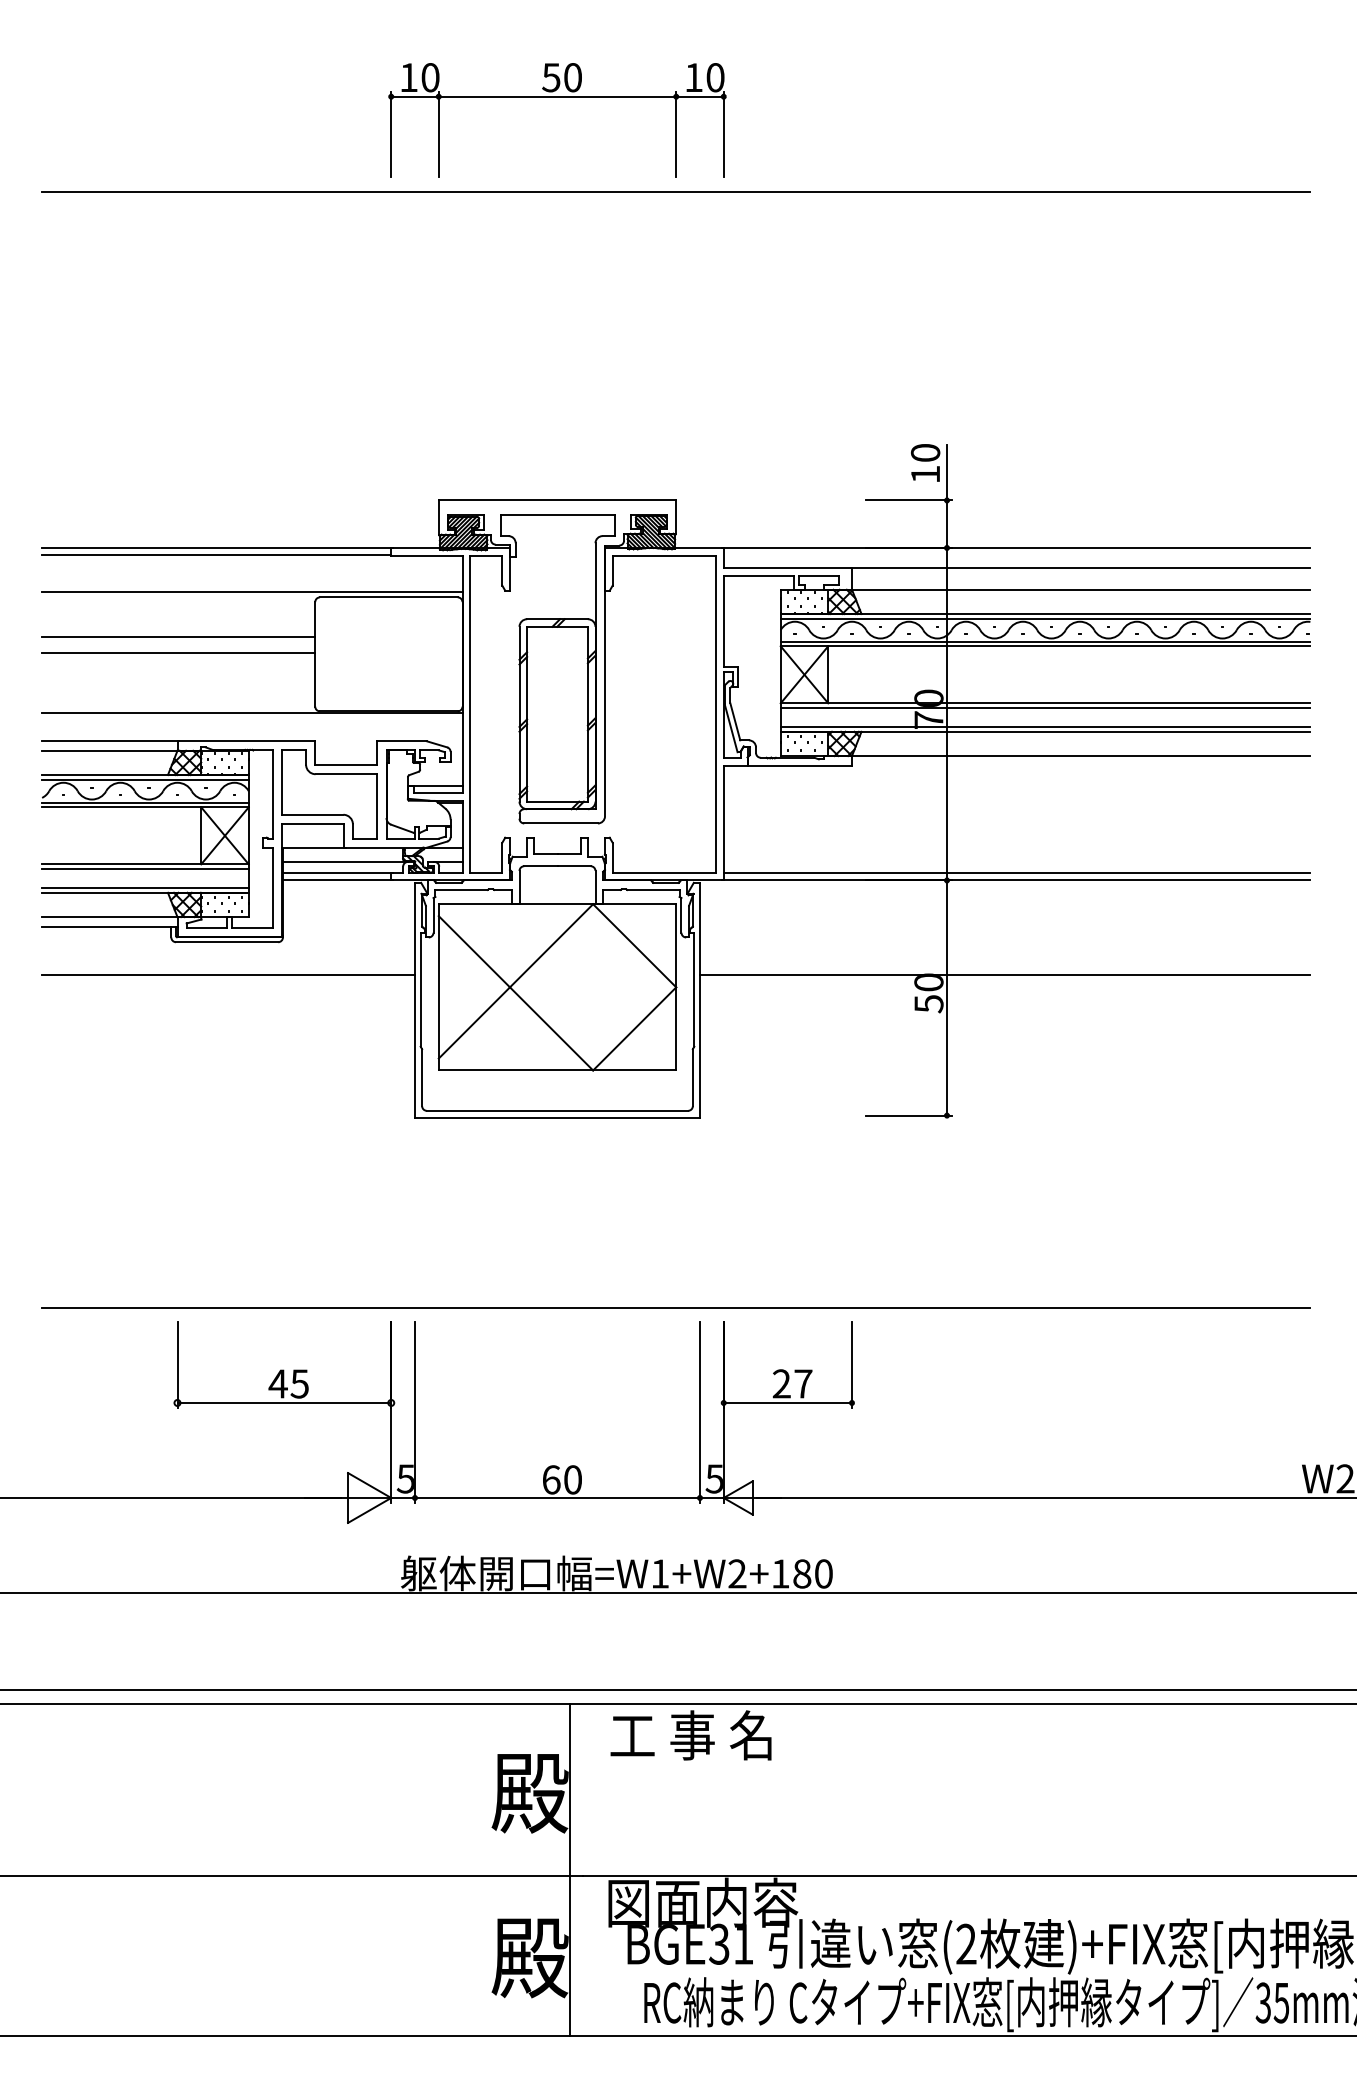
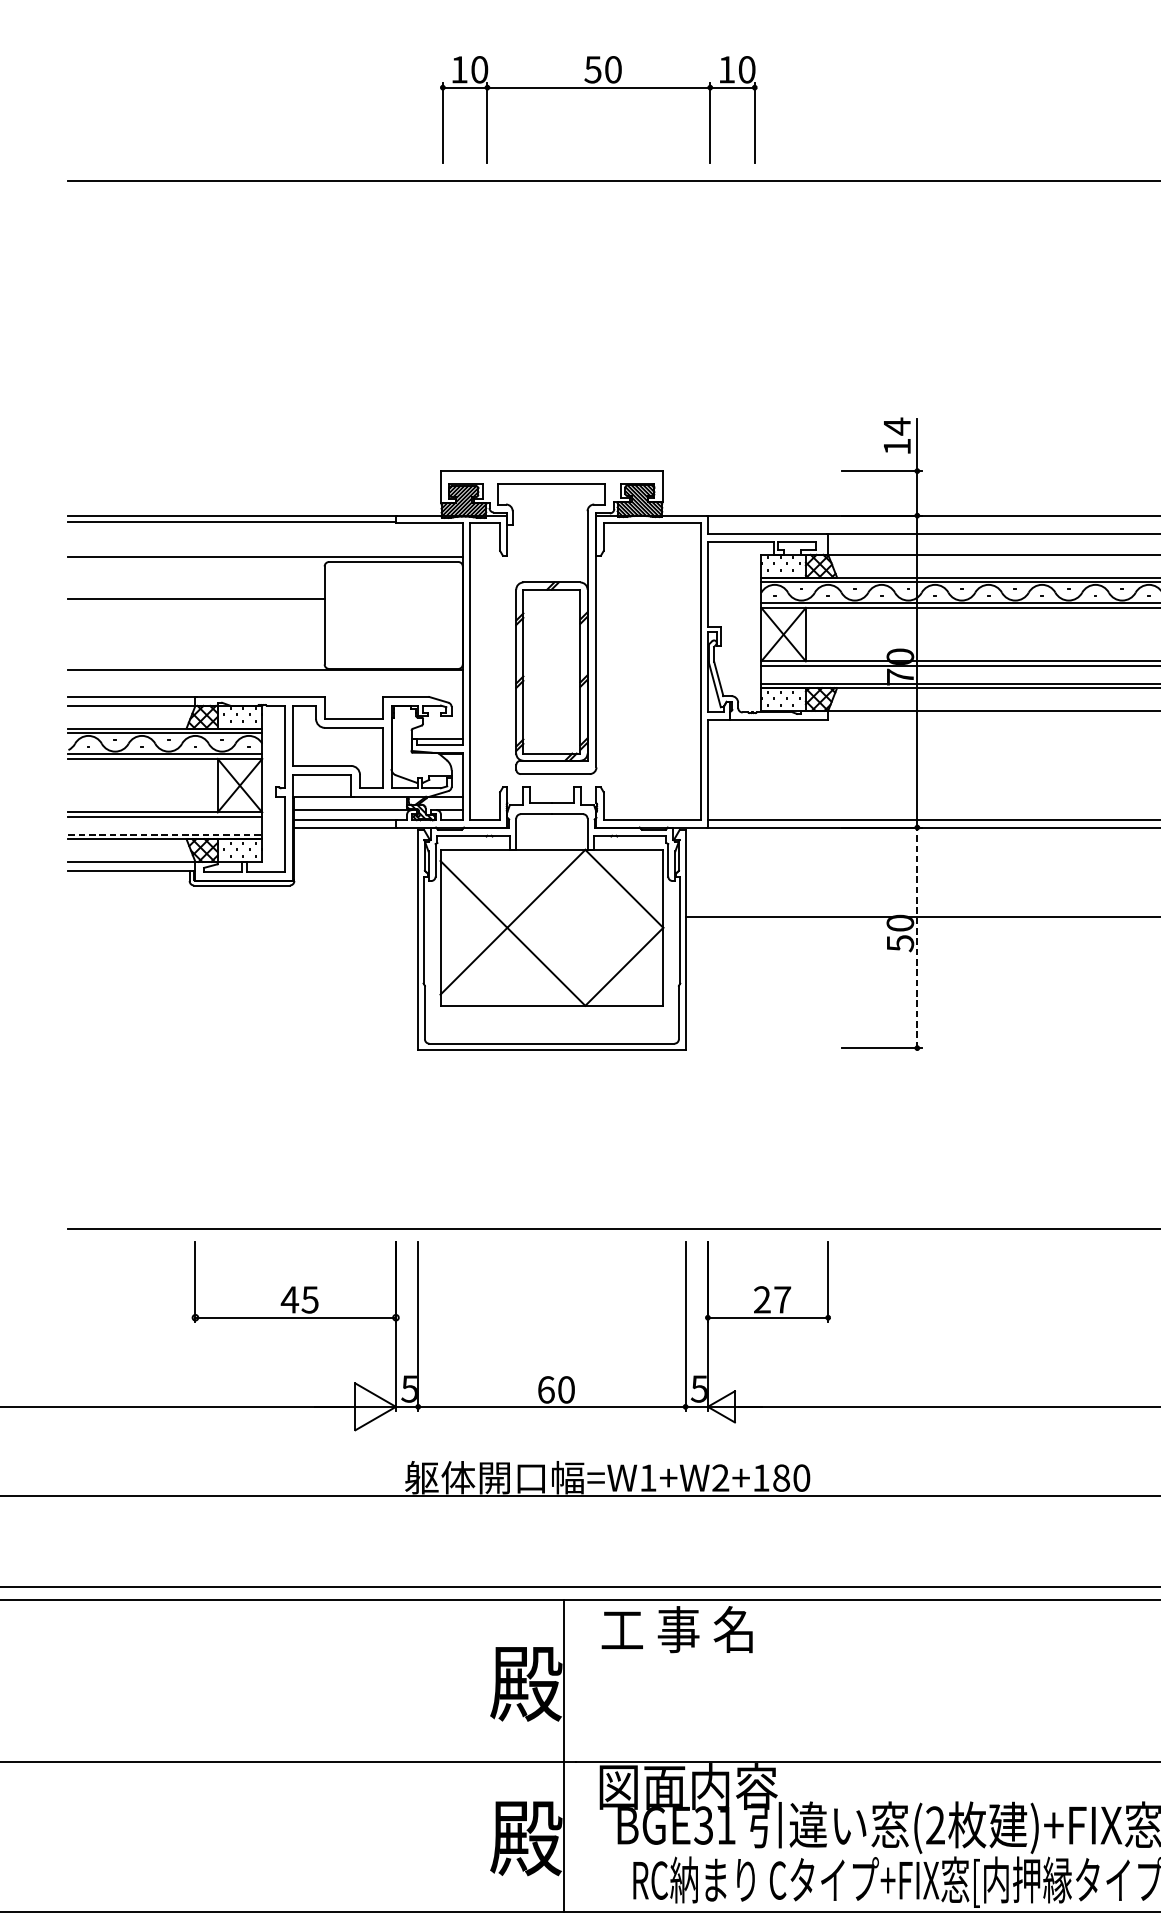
part: (557, 97) -> (598, 88), moved
text: (925, 452) -> (897, 426), 10 -> 14
line: (178, 653) -> (196, 614), removed
line: (145, 888) -> (165, 835), solid -> dashed
line: (228, 975) -> (243, 916), removed
line: (947, 998) -> (917, 938), solid -> dashed

